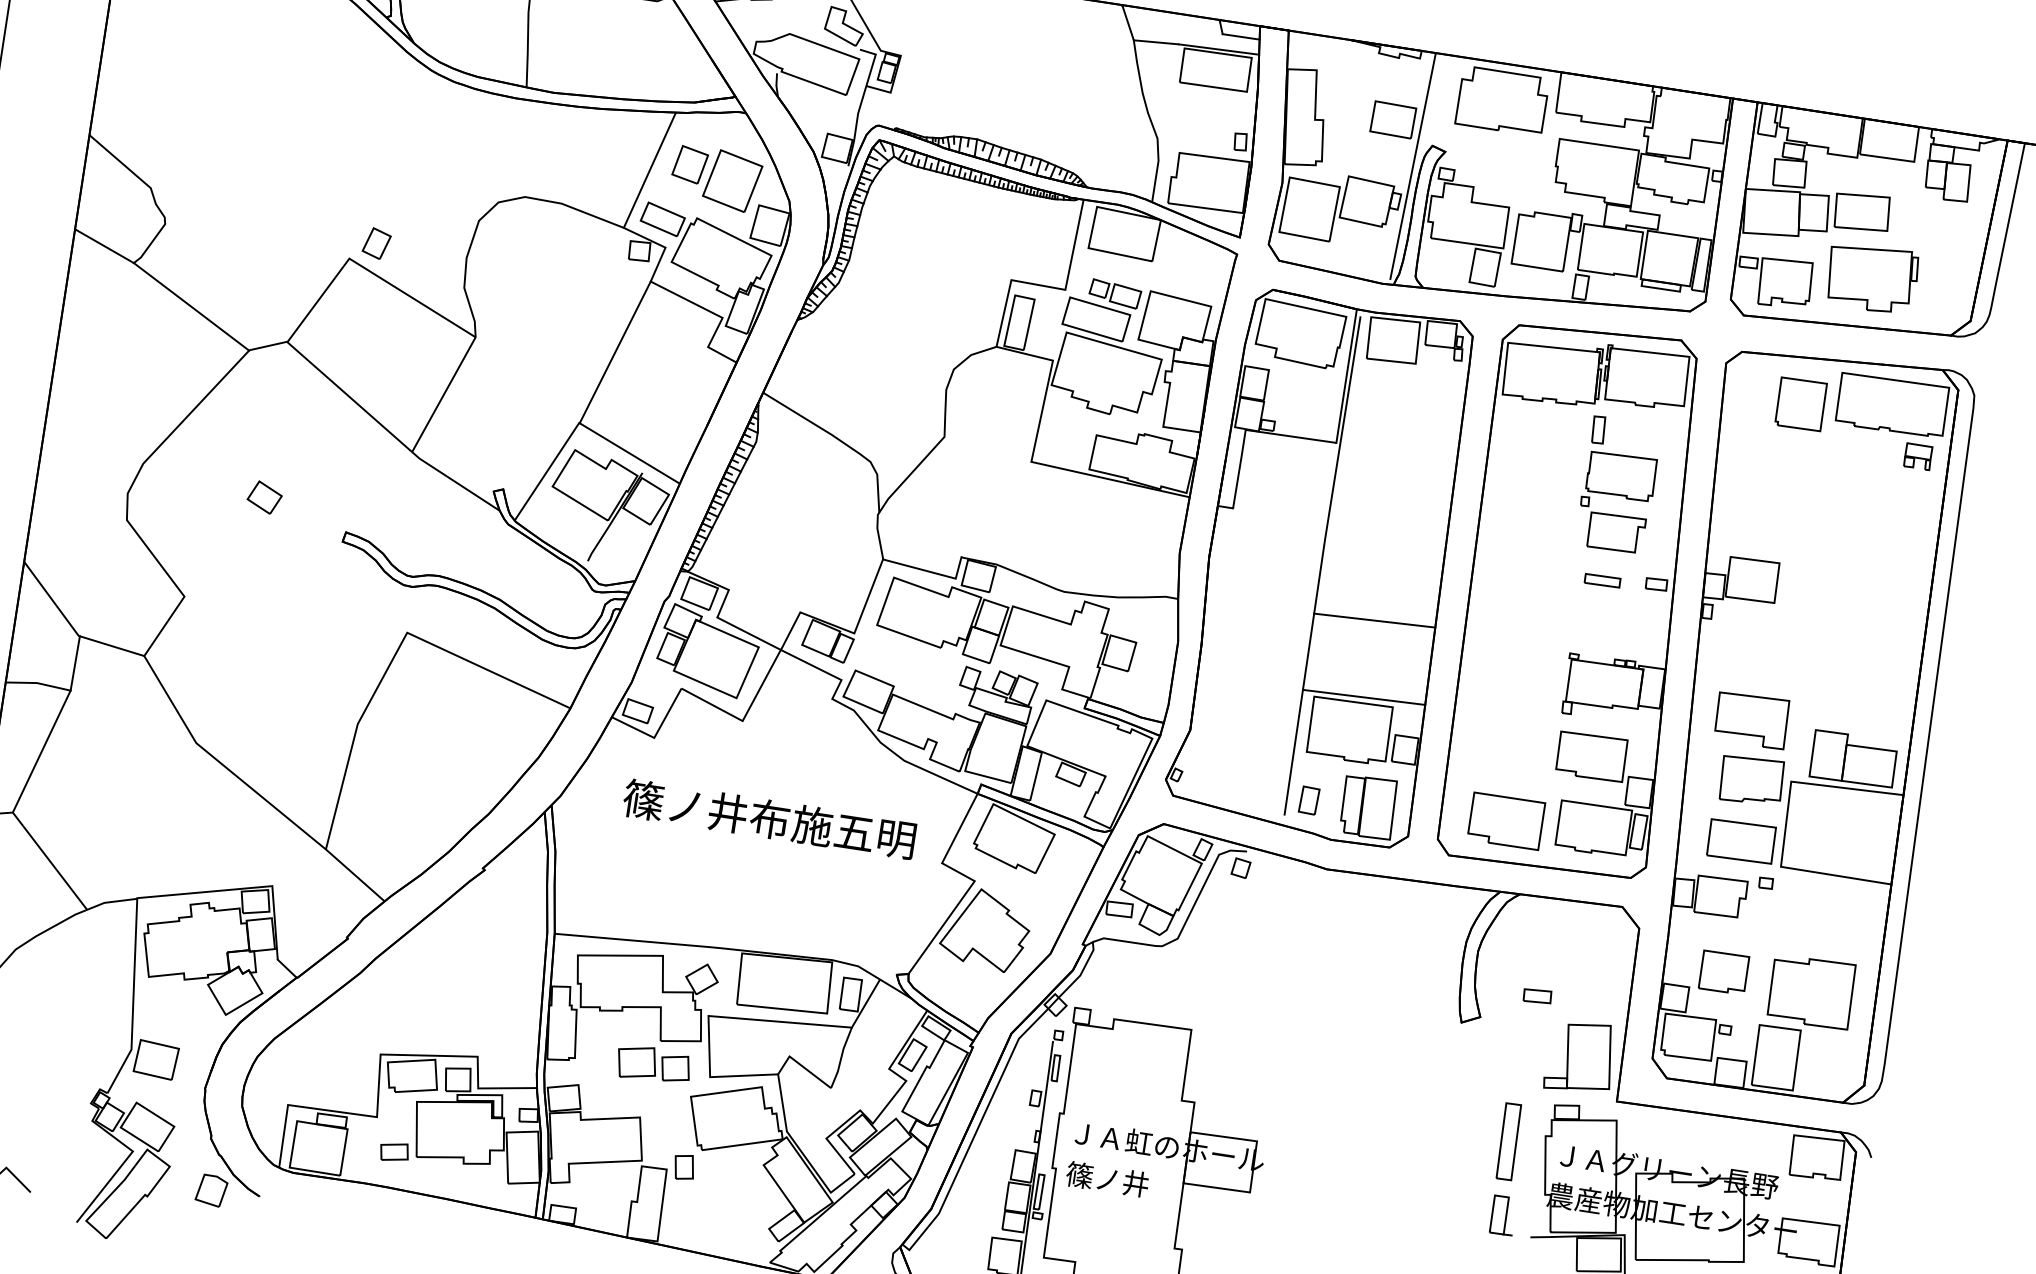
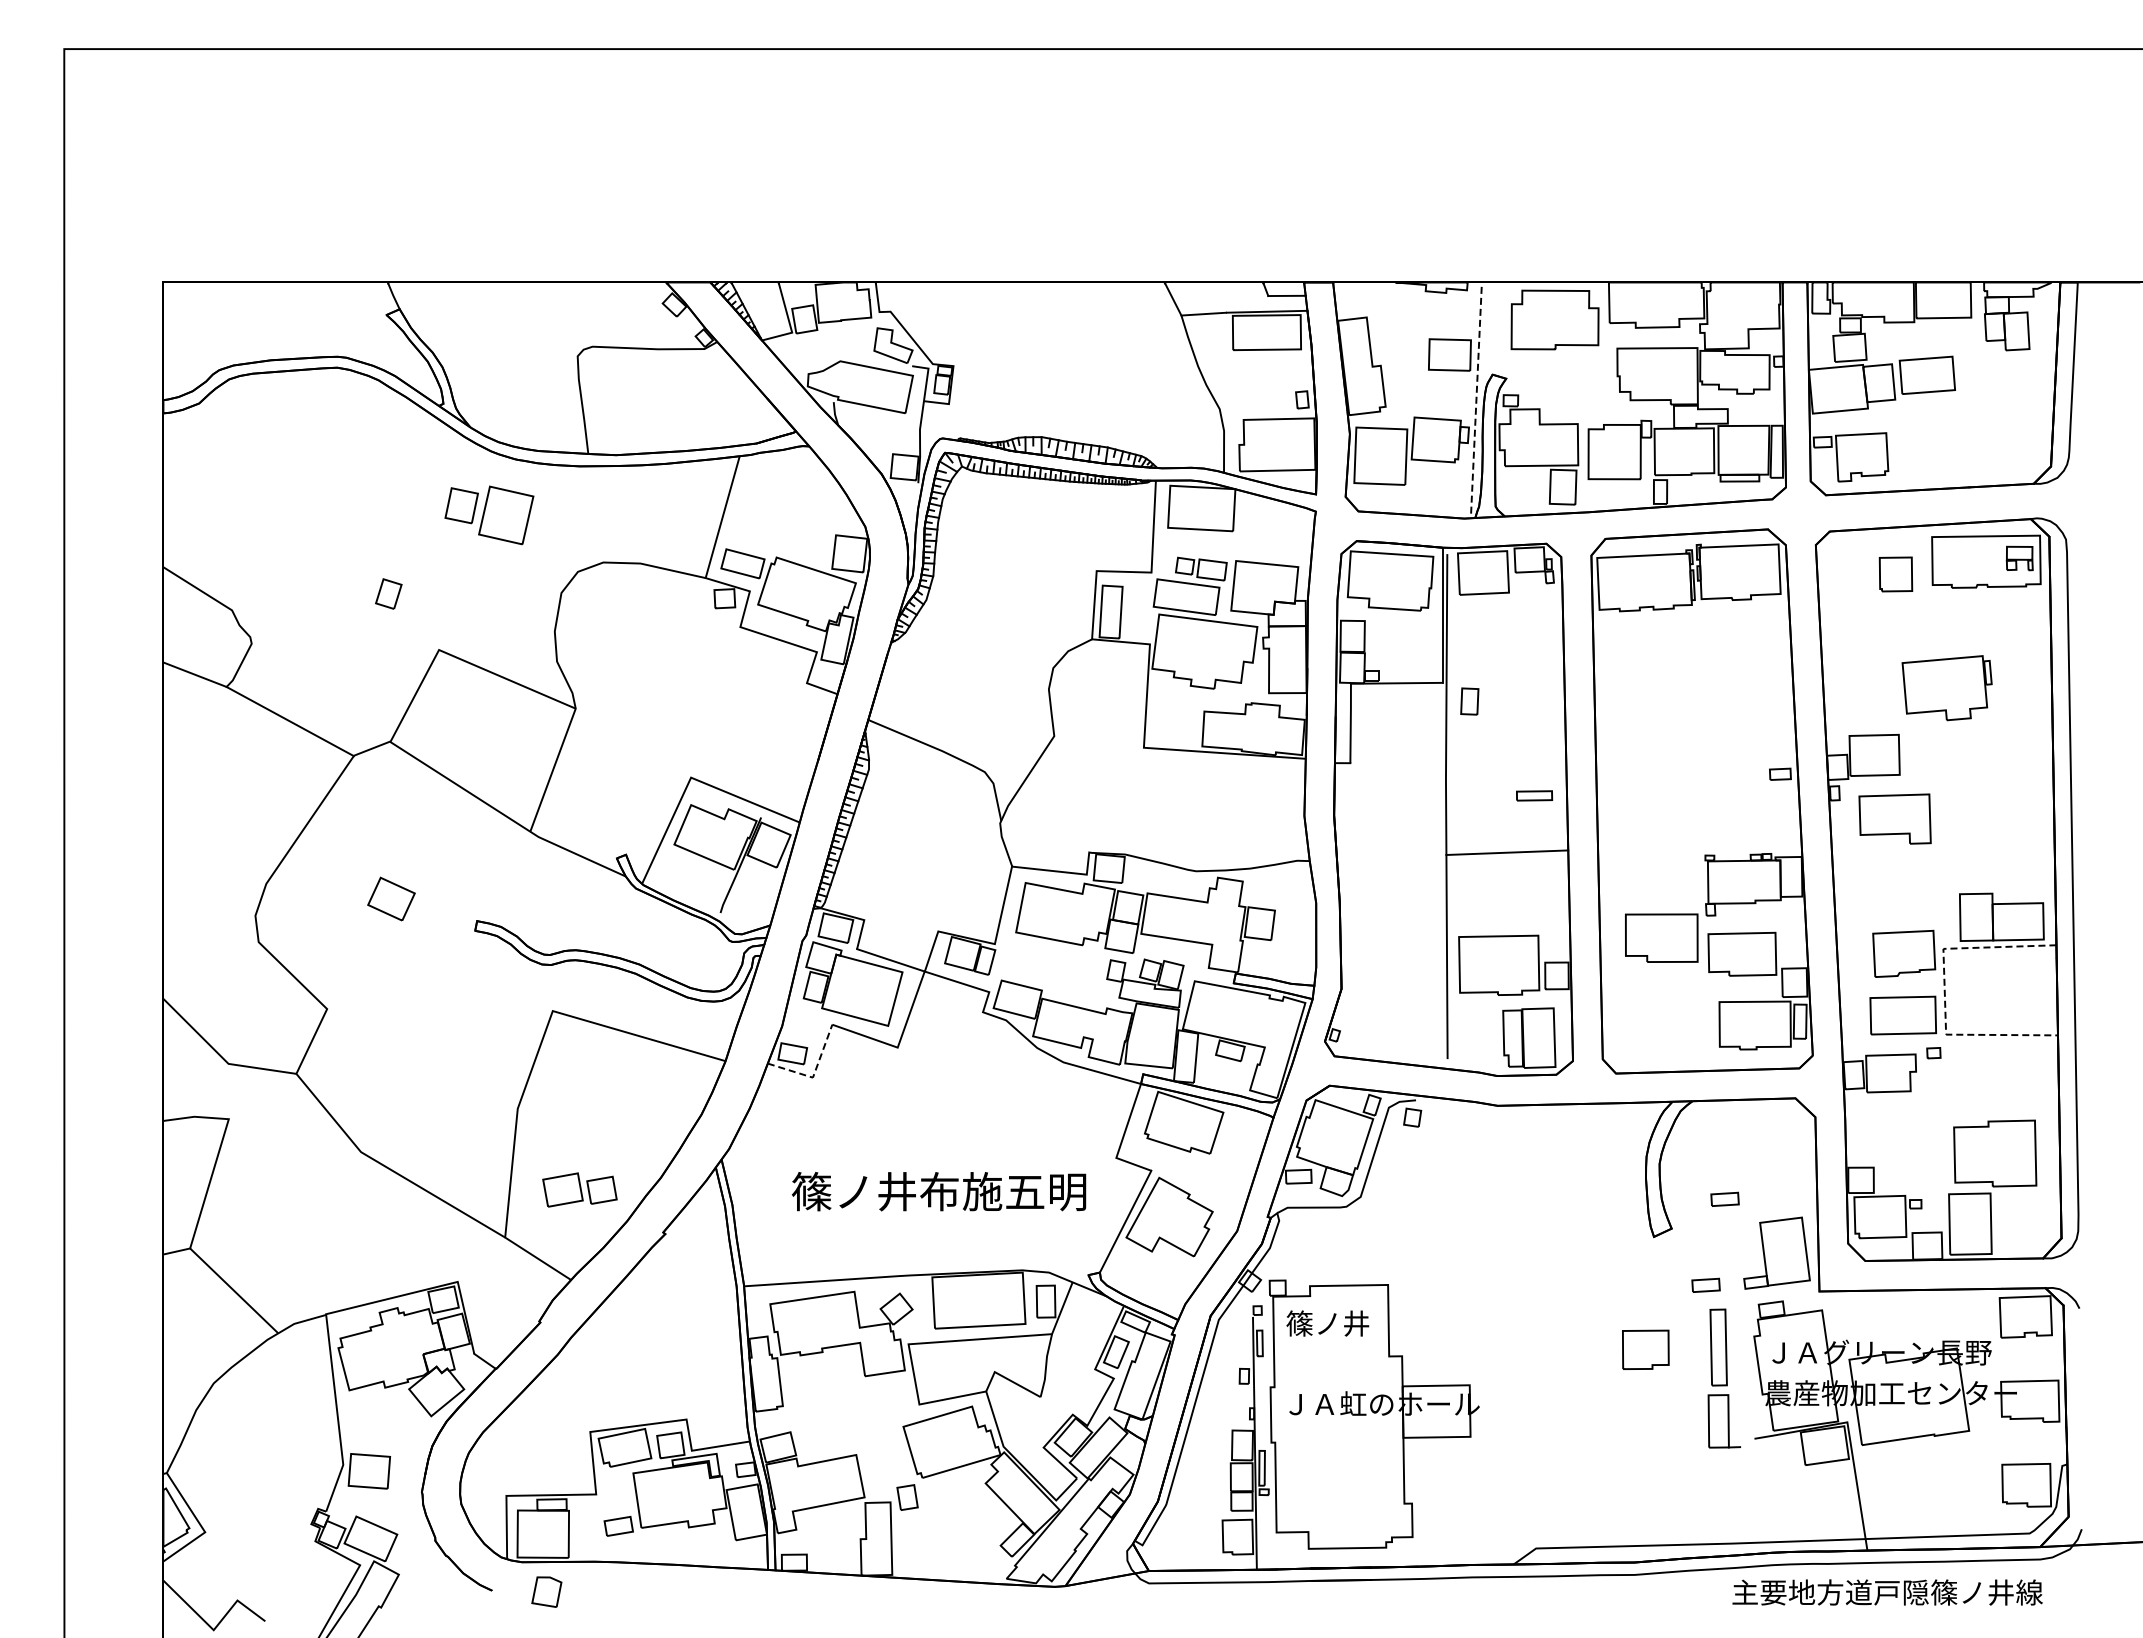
line: (1413, 164) -> (1476, 396), solid -> dashed
part: (716, 178) -> (489, 515), moved
part: (376, 243) -> (388, 593), moved
part: (1871, 278) -> (1946, 688), moved
line: (614, 352) -> (715, 702), removed
part: (1800, 404) -> (1895, 574), size x0.7
part: (1917, 456) -> (2019, 558), moved
part: (1618, 485) -> (1727, 682), removed
part: (264, 497) -> (391, 898), size x1.4
part: (1602, 580) -> (1534, 795), moved
line: (74, 663) -> (228, 1091), removed
line: (1364, 697) -> (1508, 930), removed
part: (1751, 719) -> (1894, 818), moved
line: (656, 734) -> (814, 1073), solid -> dashed
part: (1308, 800) -> (1469, 701), moved
text: (769, 819) -> (939, 1191), moved
part: (1506, 820) -> (1661, 937), moved
line: (1786, 822) -> (1944, 990), solid -> dashed
part: (1723, 972) -> (1645, 1349), moved
part: (653, 1064) -> (579, 1189), moved
part: (1505, 1077) -> (1705, 1284), added
text: (1107, 1179) -> (1327, 1323), moved
part: (211, 1189) -> (546, 1591), moved
part: (1503, 1215) -> (1724, 1421), size x1.4

